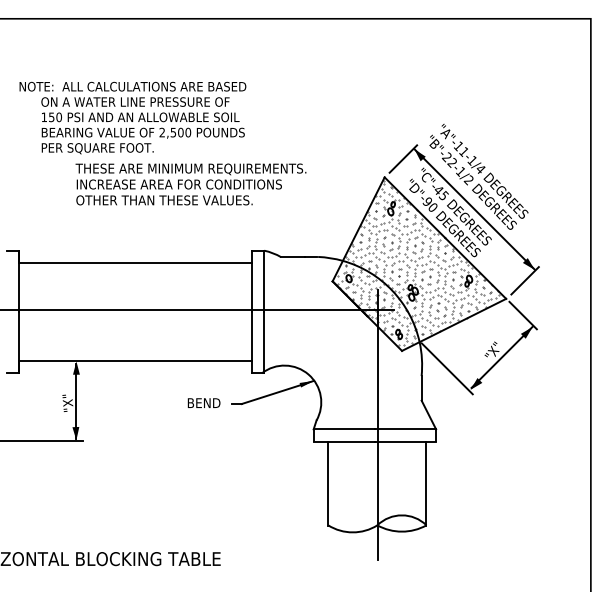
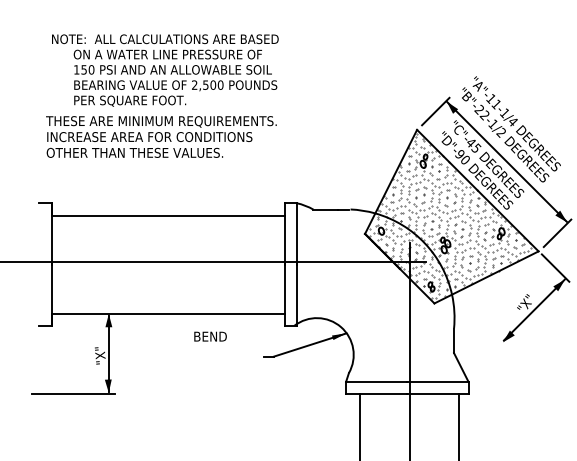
text: (190, 184) -> (160, 137), moved
line: (446, 368) -> (478, 321), removed
text: (203, 402) -> (209, 336), moved

